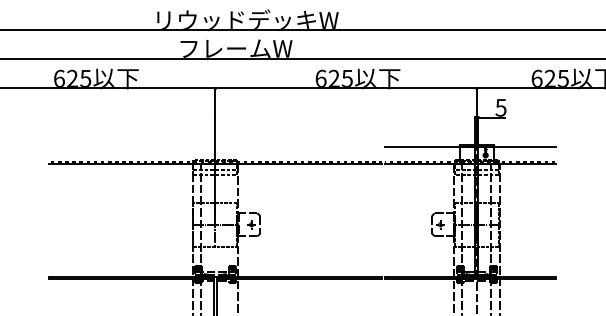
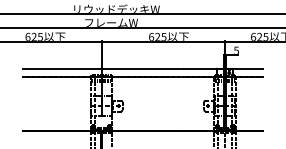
line: (215, 147) -> (101, 69), added

